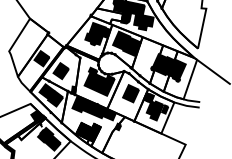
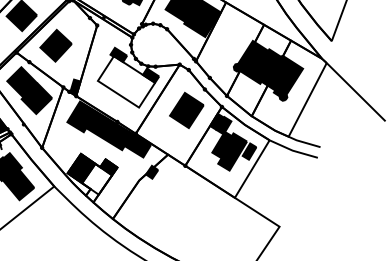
fill: (98, 83) -> (125, 80), removed
fill: (91, 134) -> (97, 179), removed

